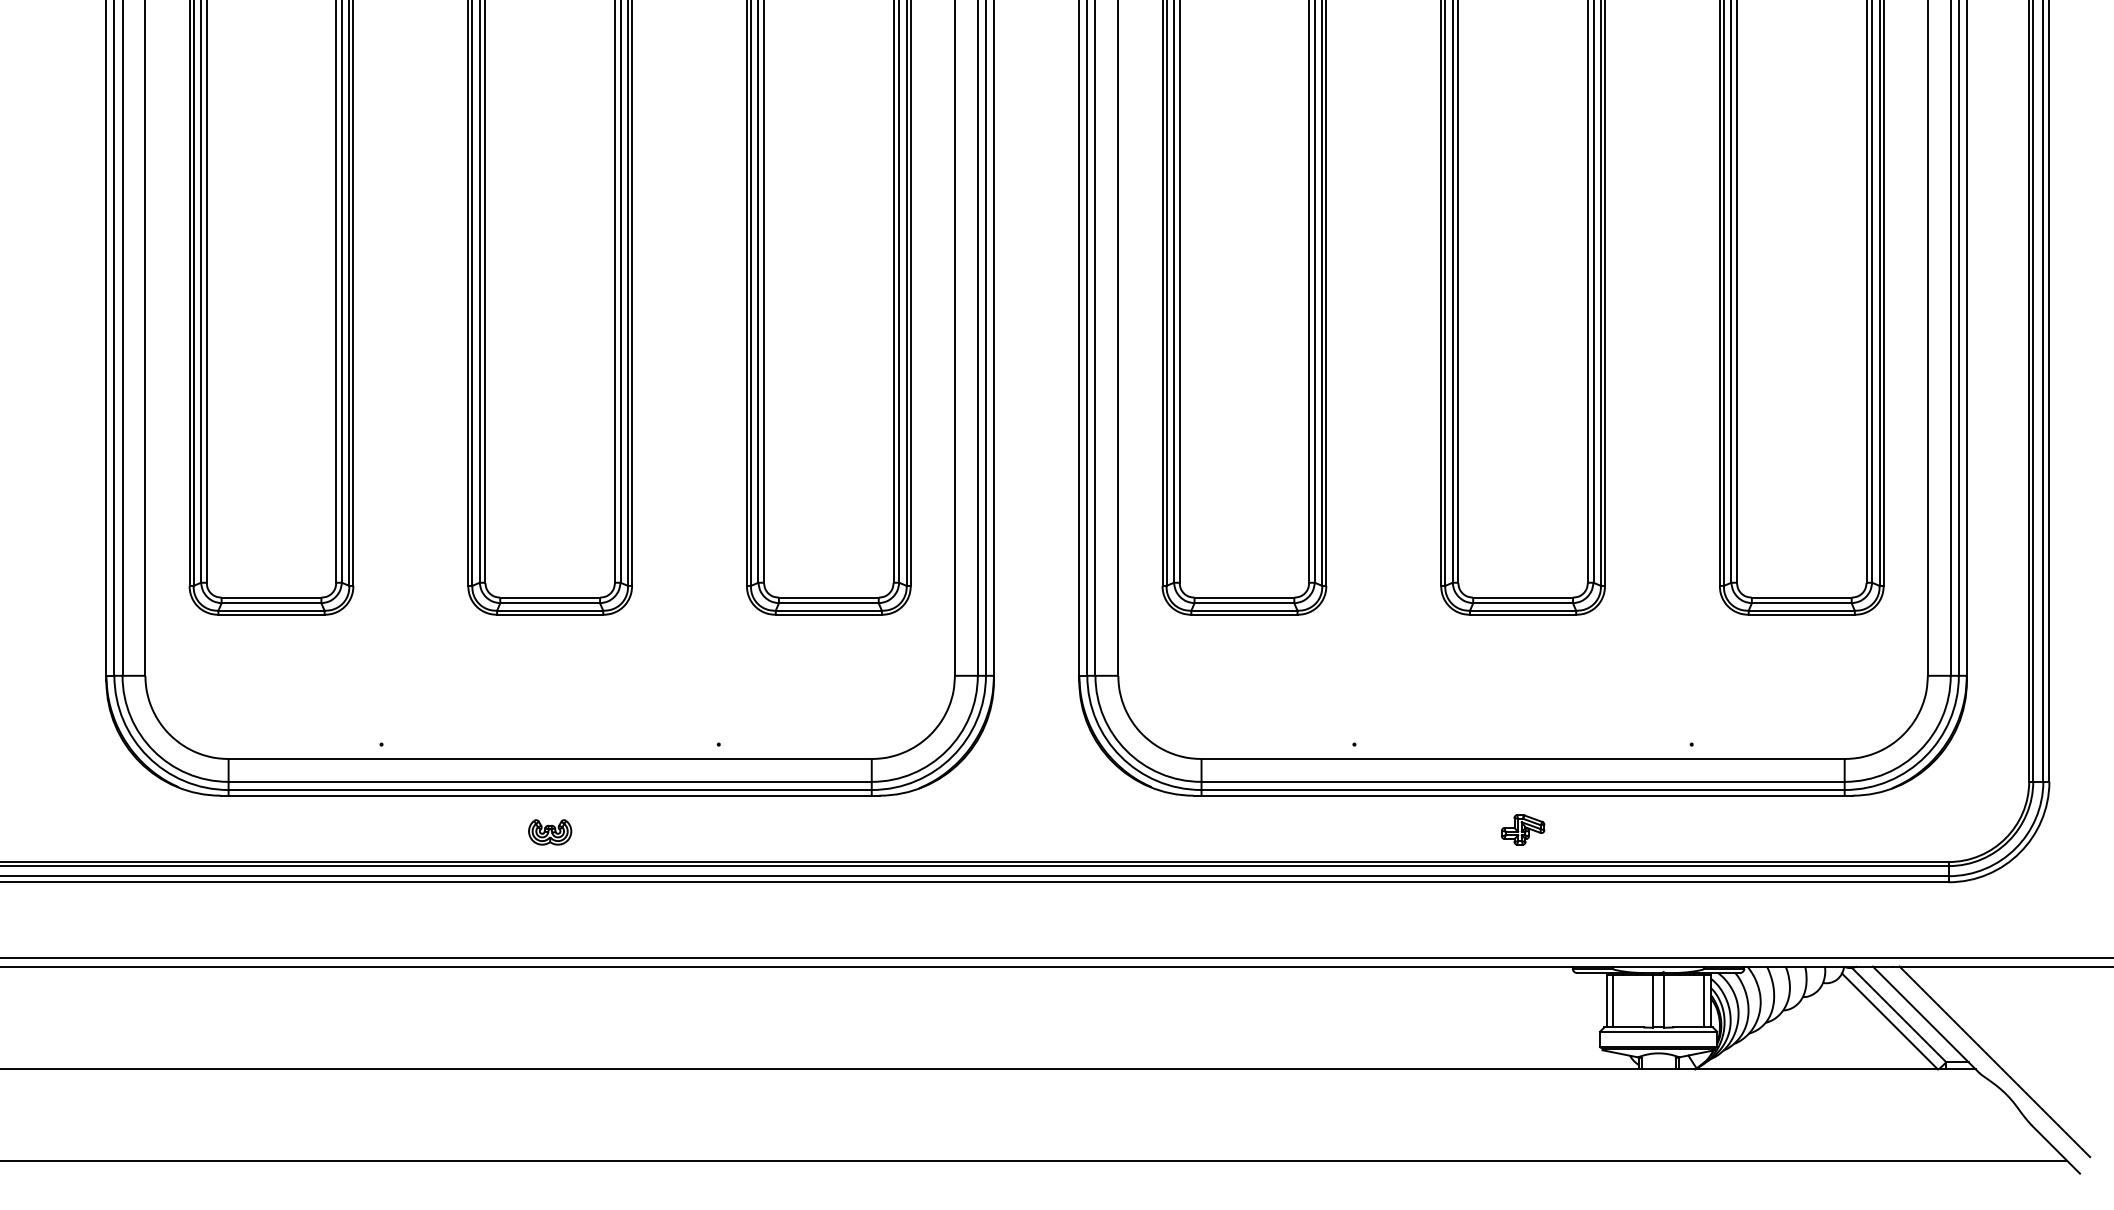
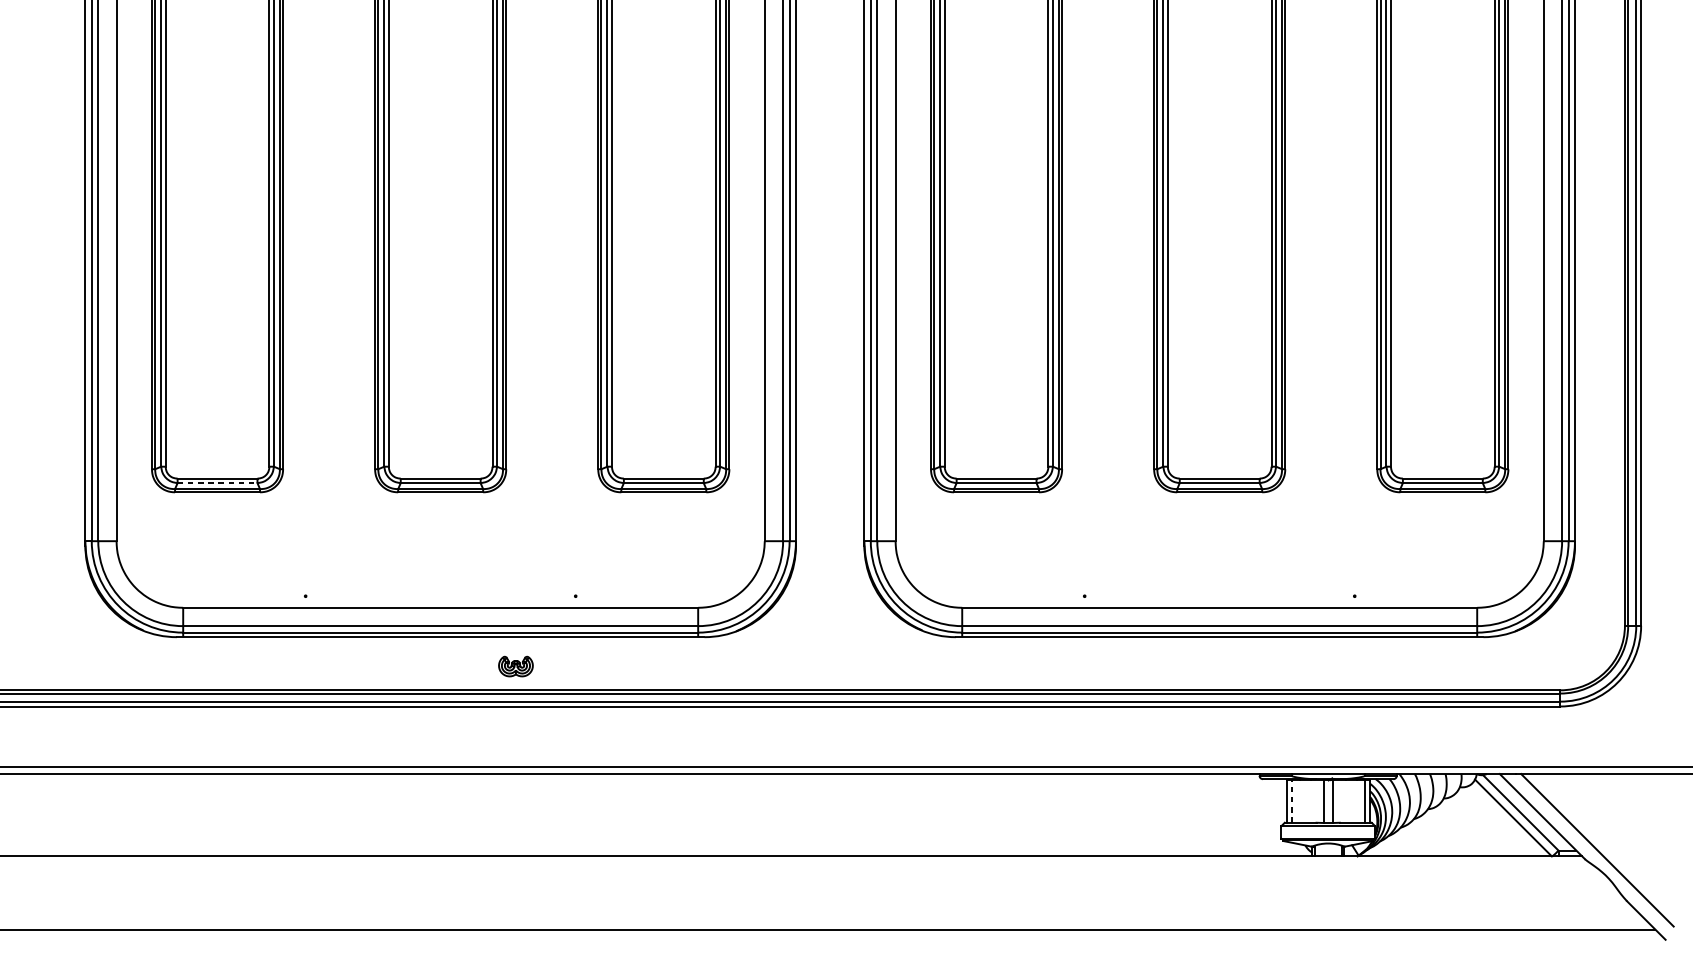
line: (271, 603) -> (217, 483), solid -> dashed
part: (1523, 829) -> (1220, 664), removed
part: (550, 832) -> (516, 666), moved
line: (1612, 1000) -> (1291, 801), solid -> dashed

